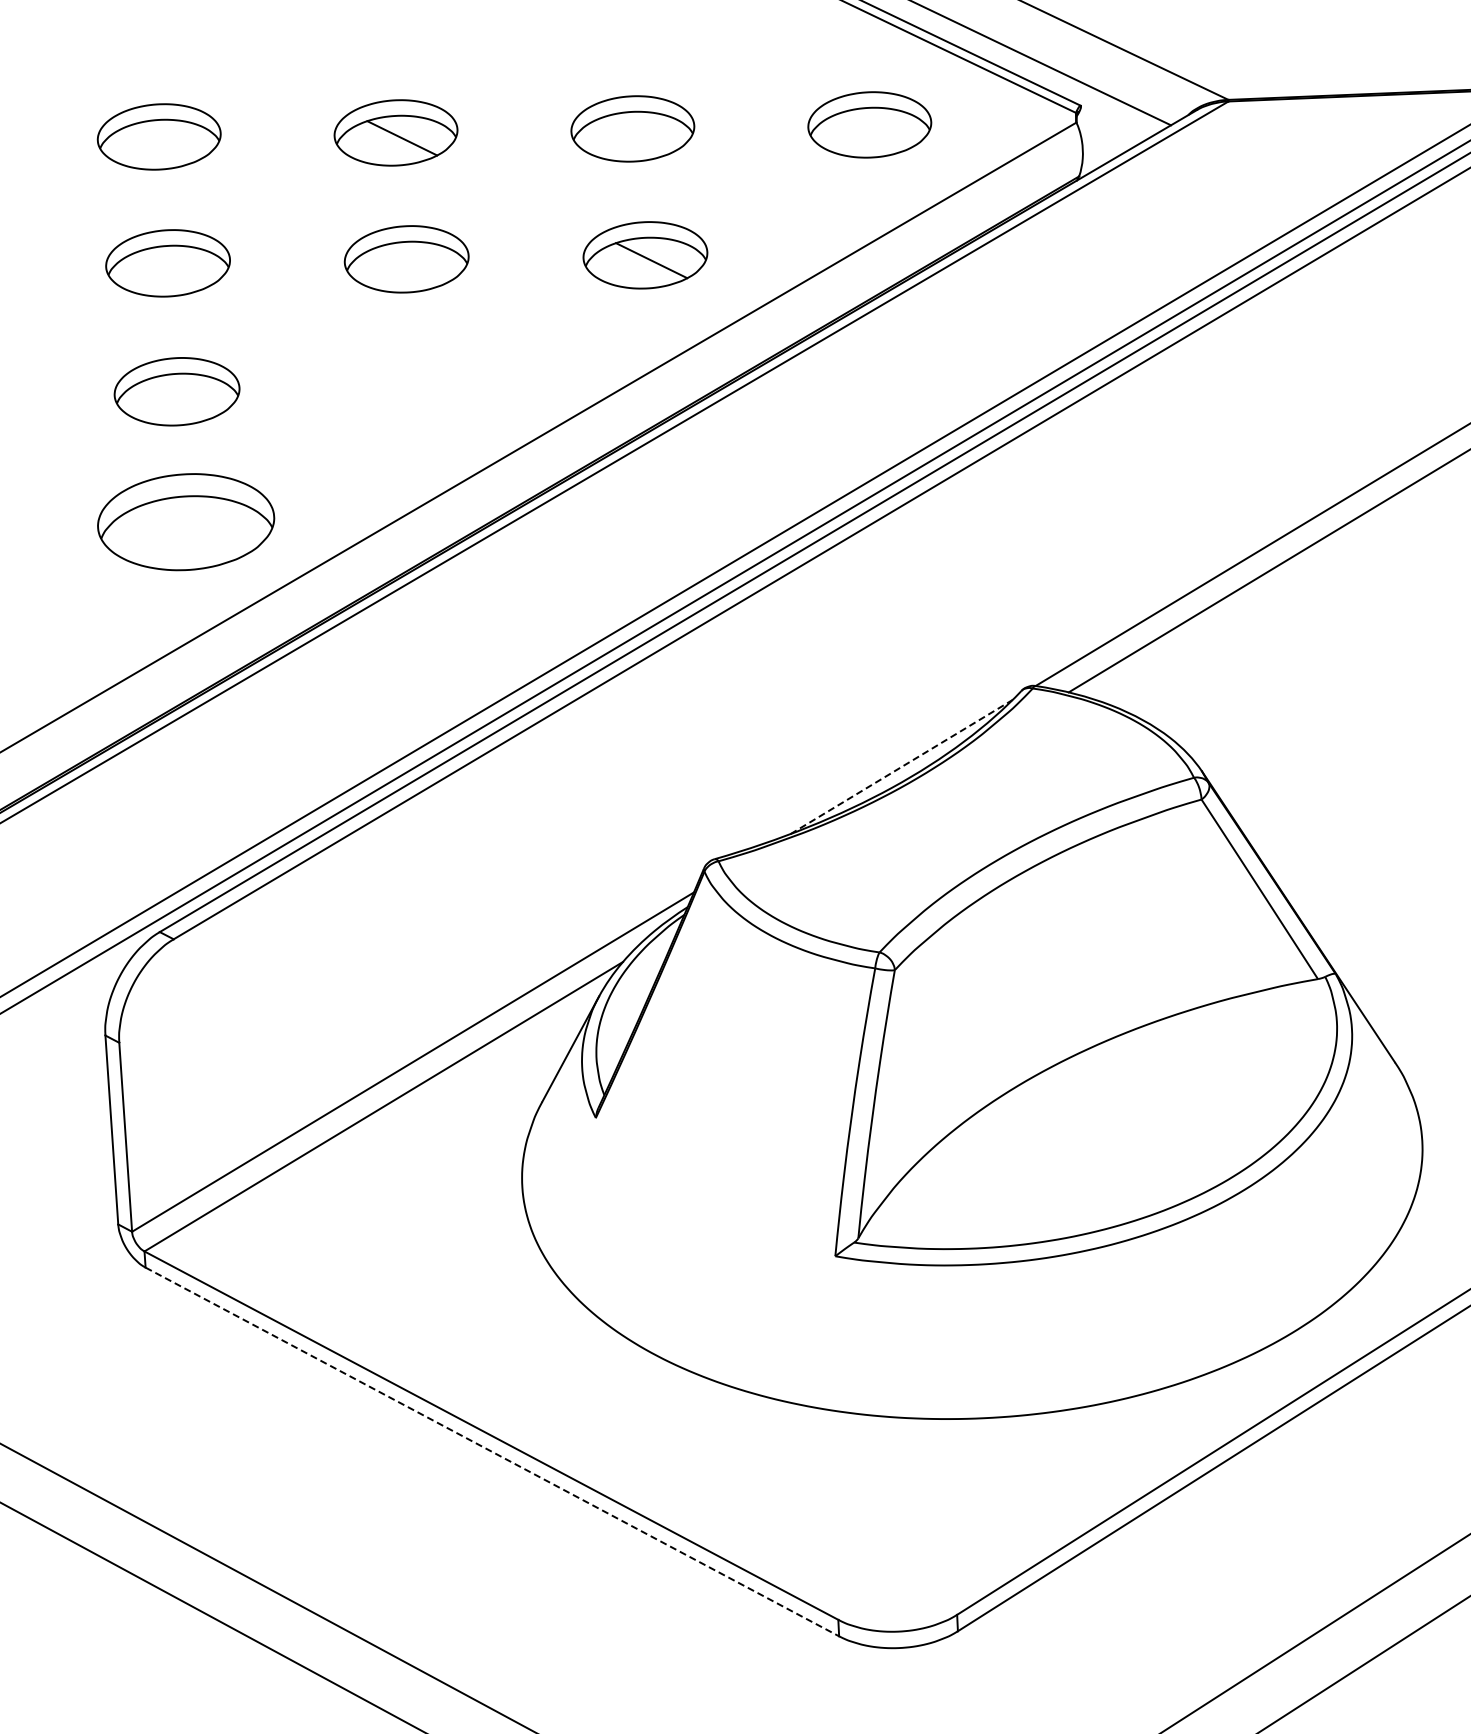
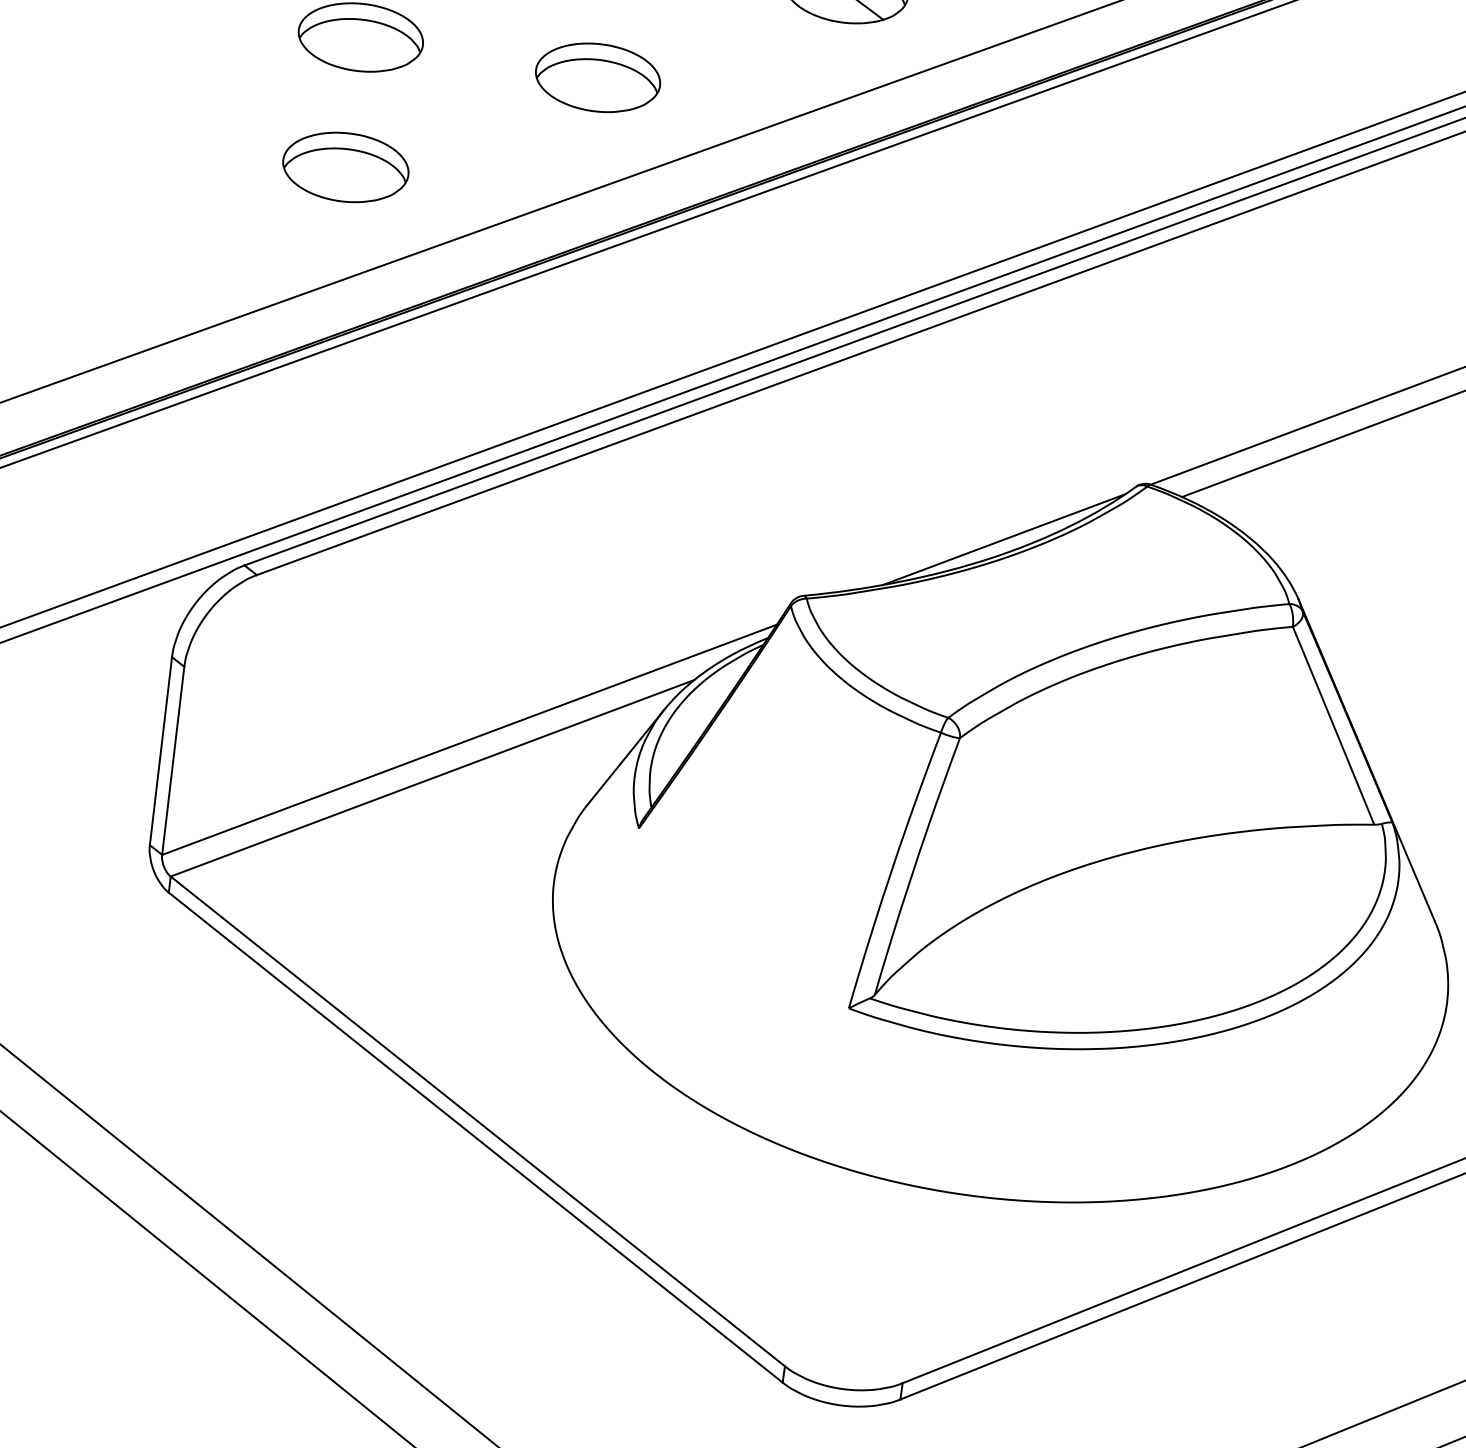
part: (417, 387) -> (597, 77), added
part: (186, 522) -> (346, 167), size x0.71
line: (901, 766) -> (1004, 539), dashed -> solid
line: (492, 1451) -> (475, 1137), dashed -> solid

